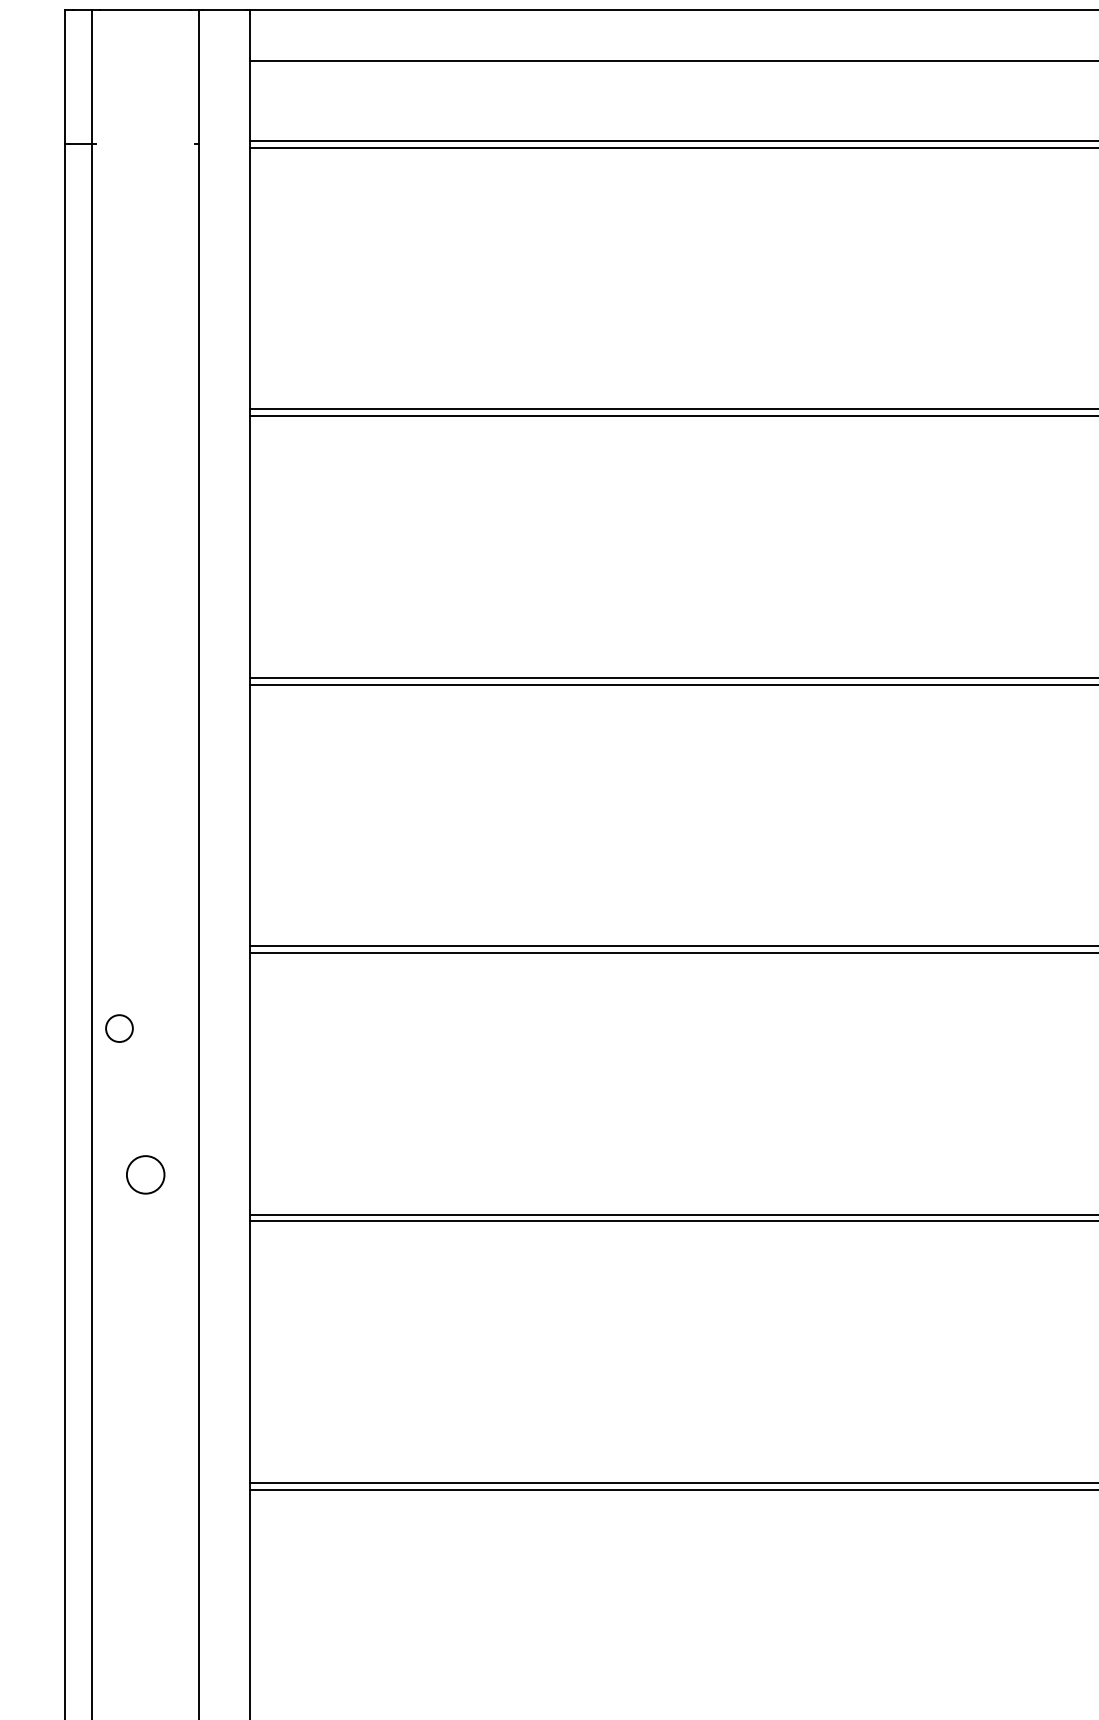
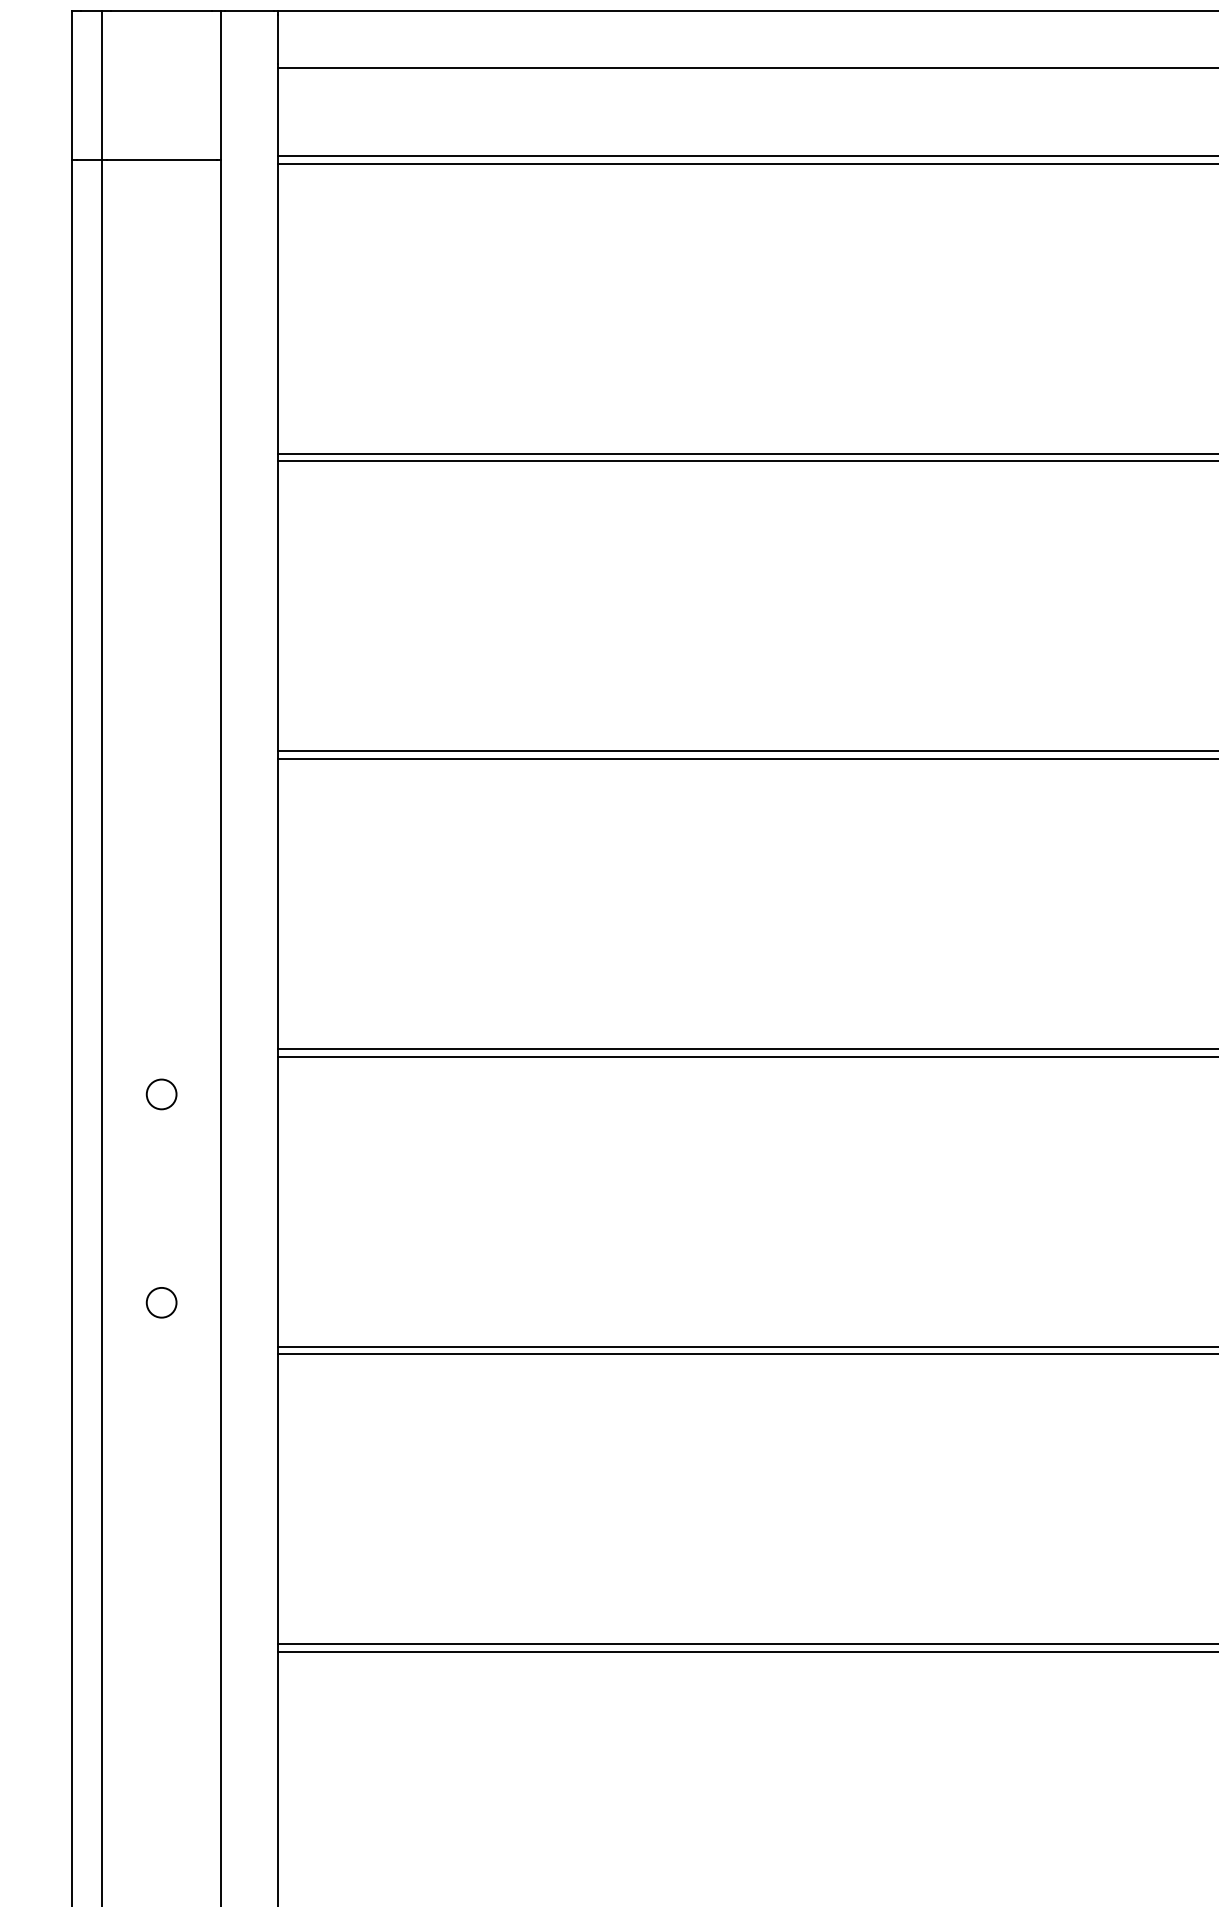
line: (145, 143) -> (161, 159), added
circle: (119, 1028) -> (161, 1094), moved
circle: (145, 1174) -> (161, 1302), size x0.71

